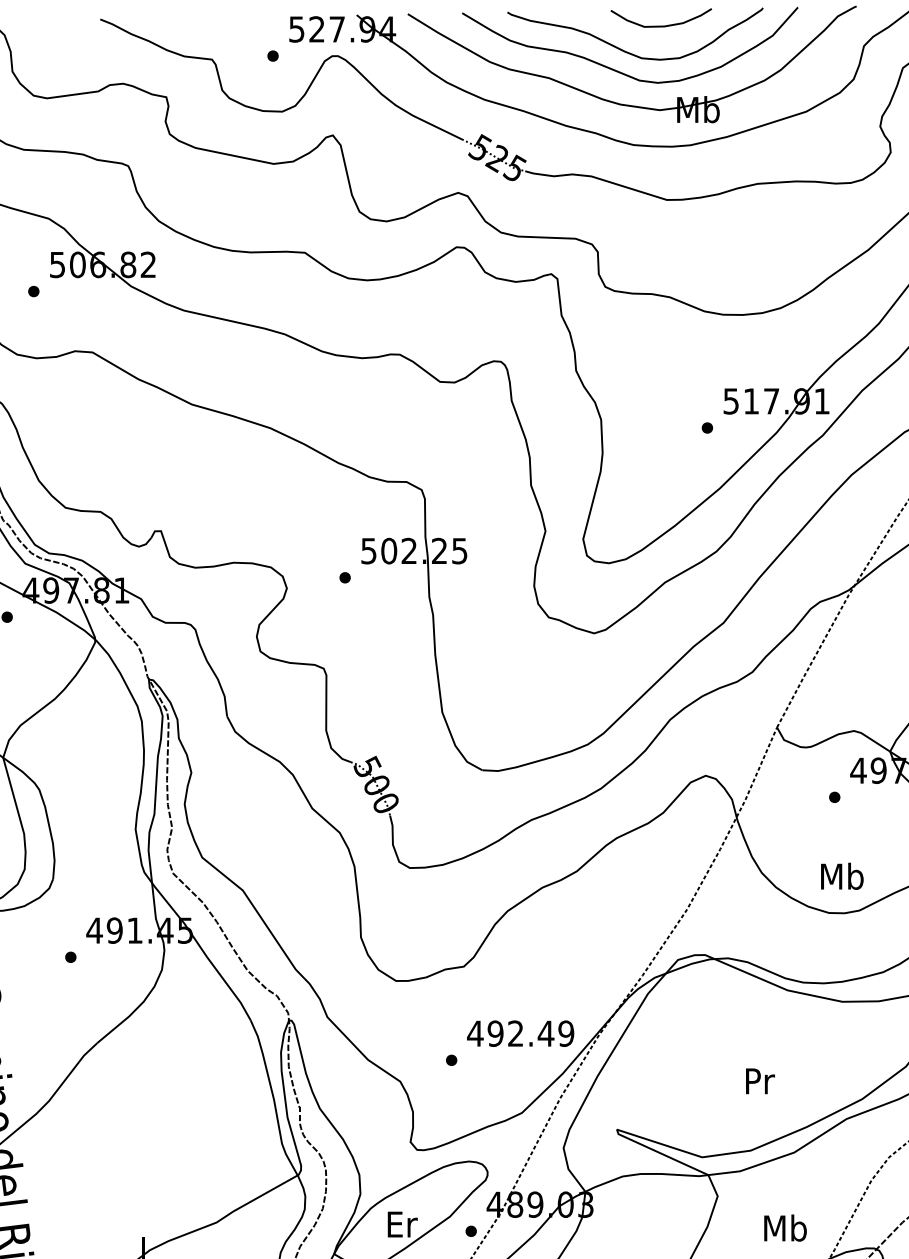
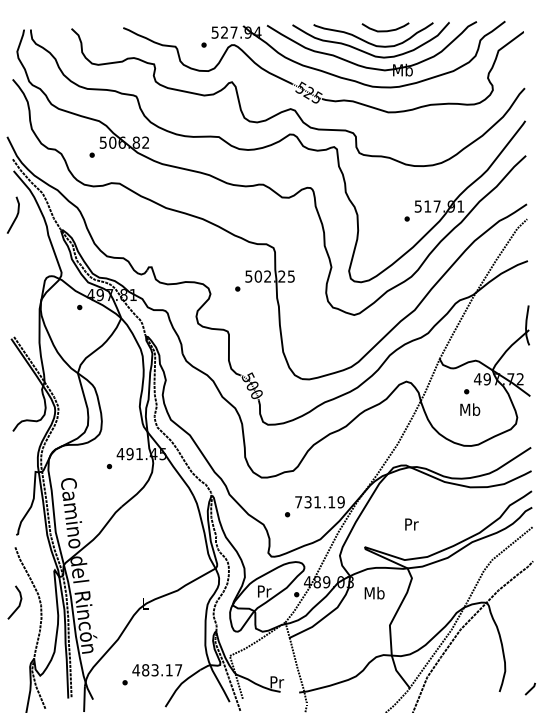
text: (842, 875) -> (470, 409), moved
text: (509, 1034) -> (314, 502), 492.49 -> 731.19
text: (759, 1081) -> (411, 524), moved
text: (402, 1224) -> (264, 591), Er -> Pr
text: (785, 1226) -> (374, 592), moved

